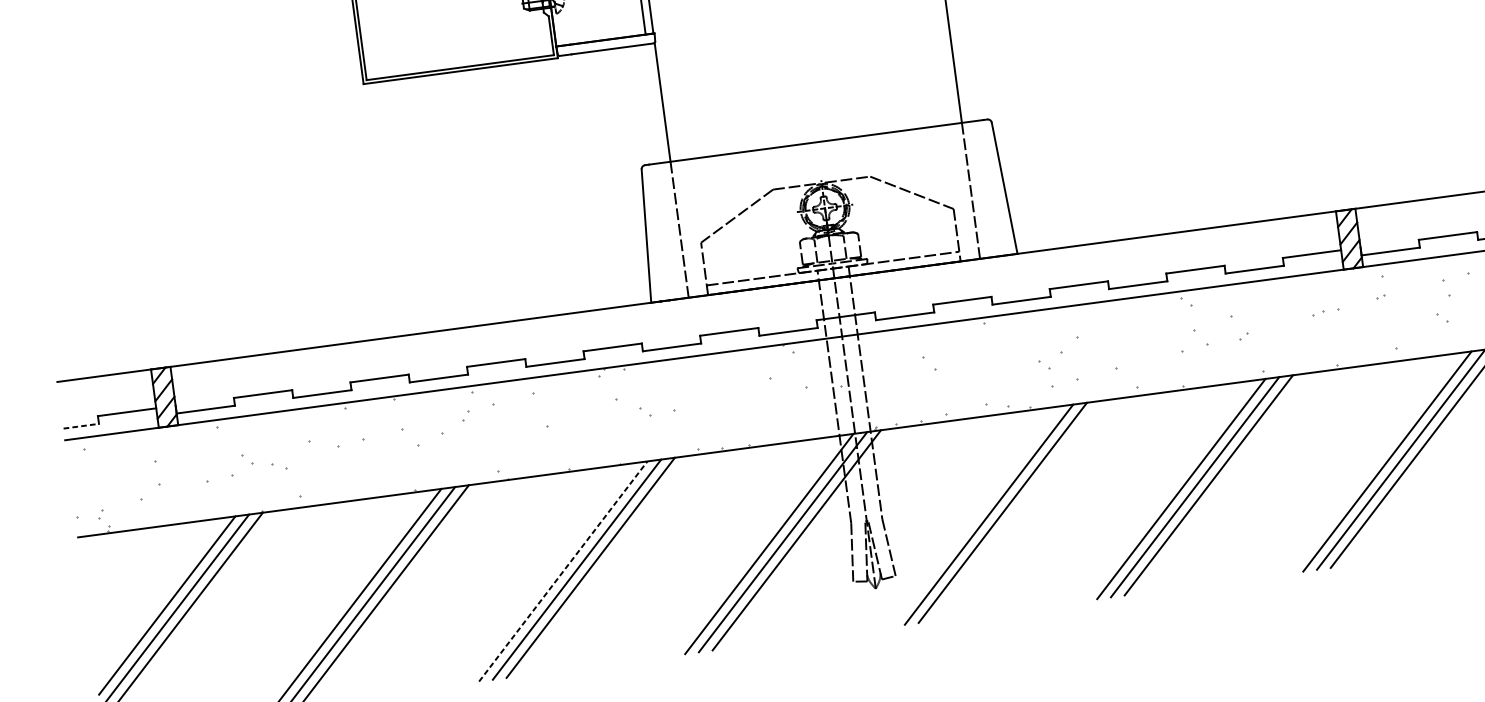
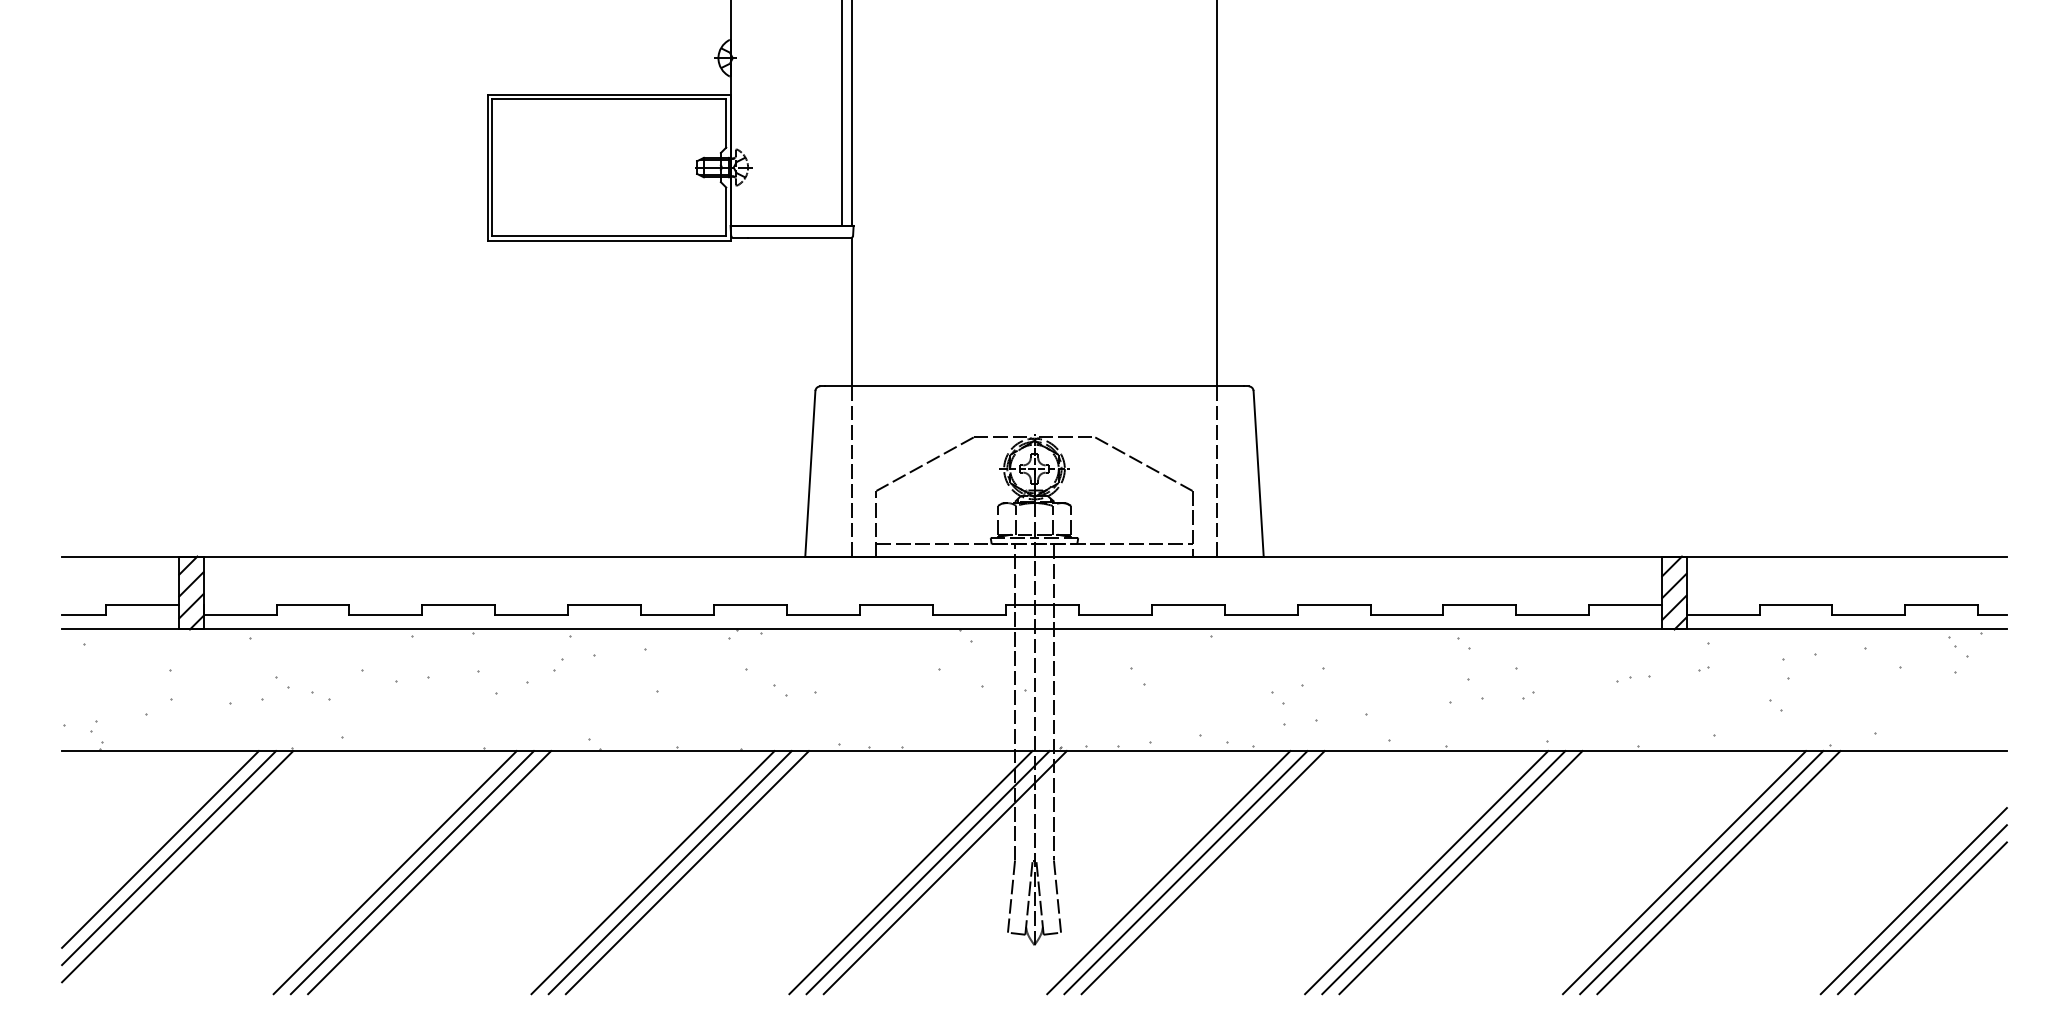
line: (81, 425) -> (84, 614), dashed -> solid
line: (975, 516) -> (1168, 872), added
line: (563, 571) -> (653, 872), dashed -> solid

